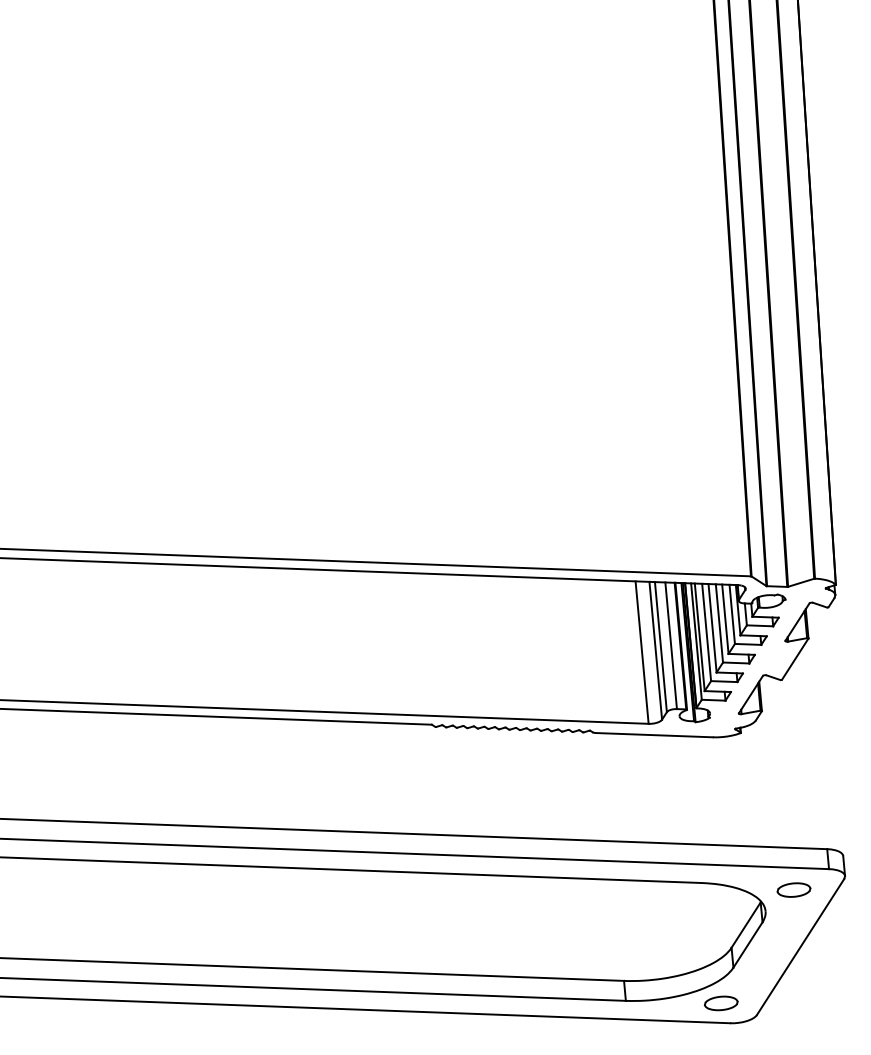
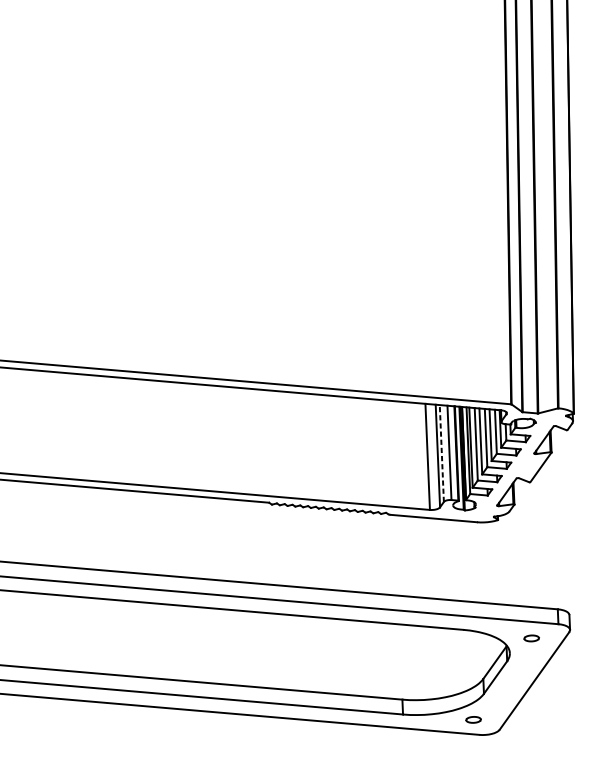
line: (660, 646) -> (441, 453), solid -> dashed
part: (793, 889) -> (531, 638), size x0.6
part: (720, 1003) -> (473, 719), size x0.6

